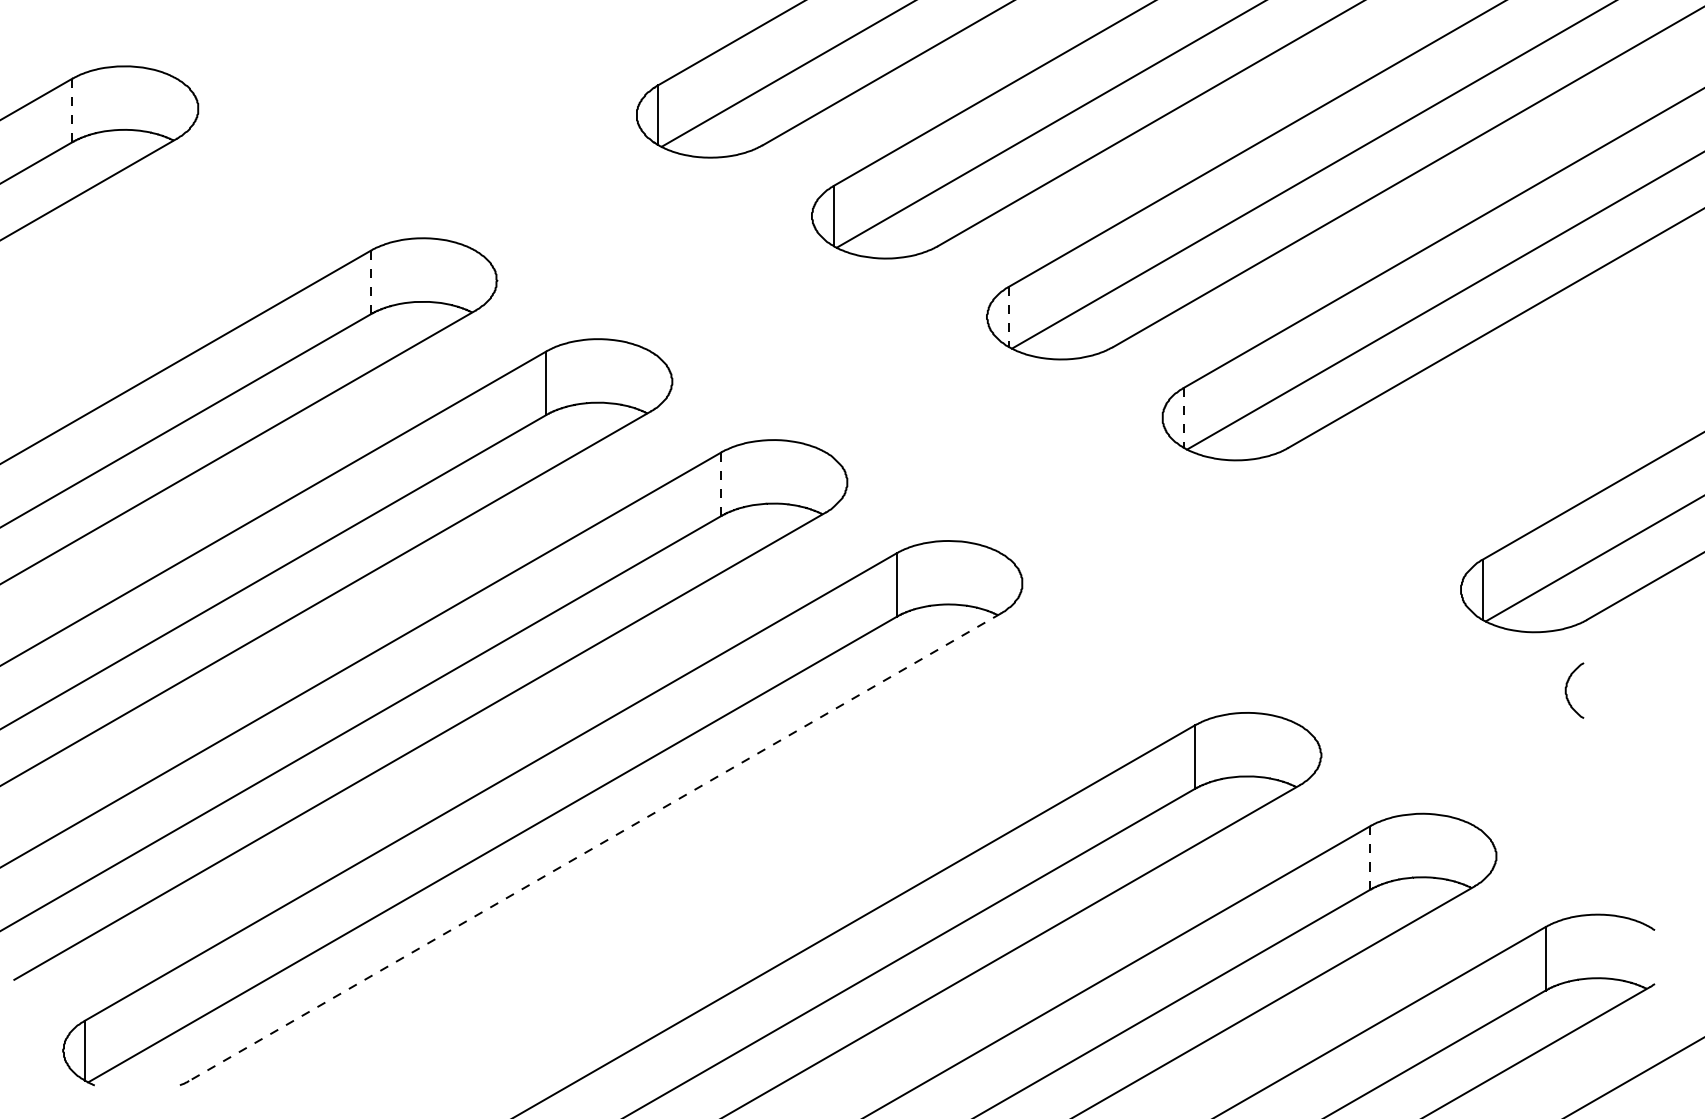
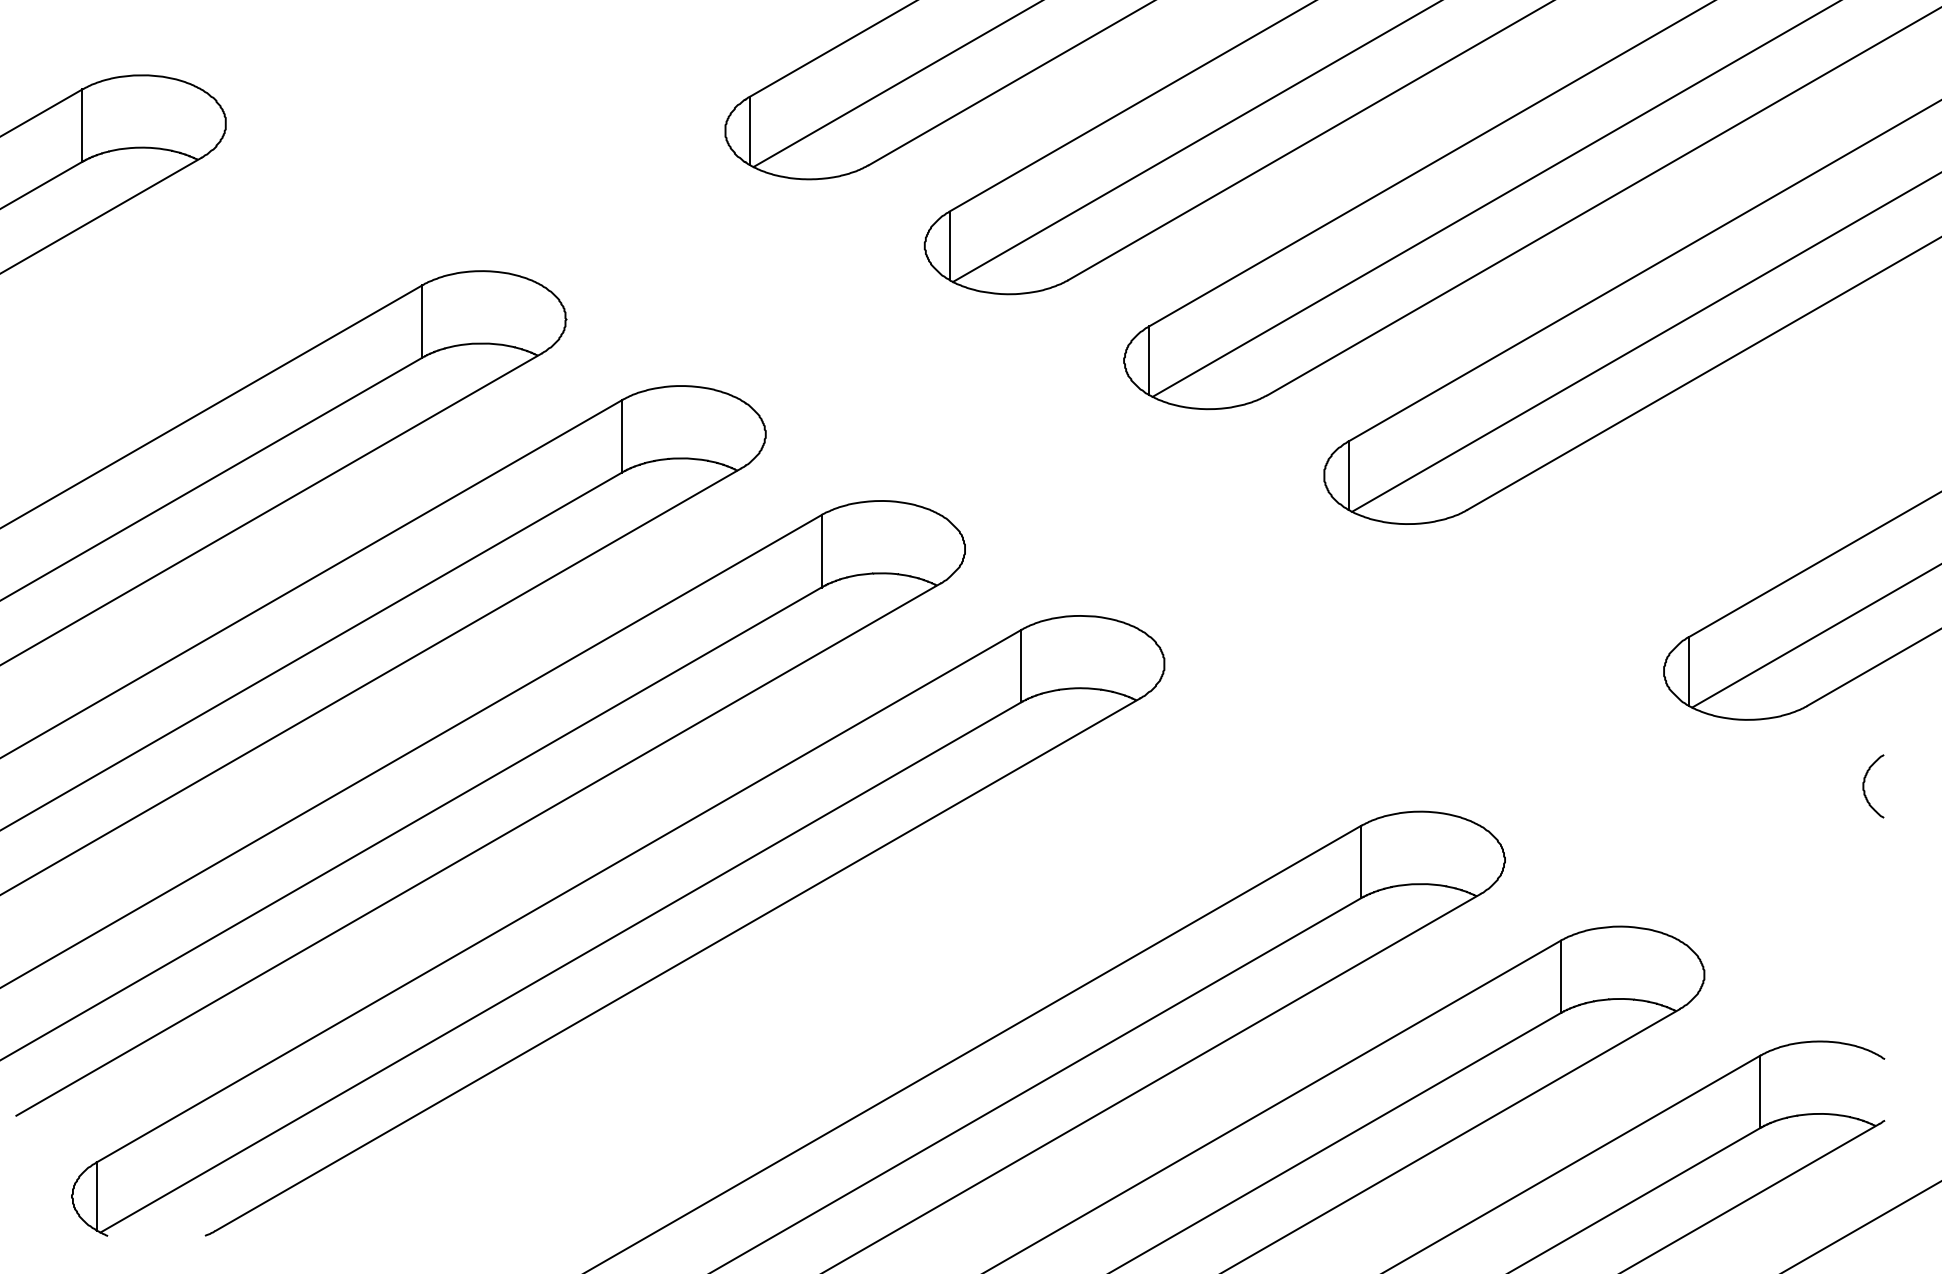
line: (72, 111) -> (82, 126), dashed -> solid
line: (370, 282) -> (422, 321), dashed -> solid
line: (1009, 317) -> (1149, 361), dashed -> solid
line: (1183, 418) -> (1348, 476), dashed -> solid
line: (721, 484) -> (821, 551), dashed -> solid
curve: (1567, 694) -> (1865, 790), moved
line: (594, 847) -> (677, 964), dashed -> solid
line: (1370, 858) -> (1560, 977), dashed -> solid

